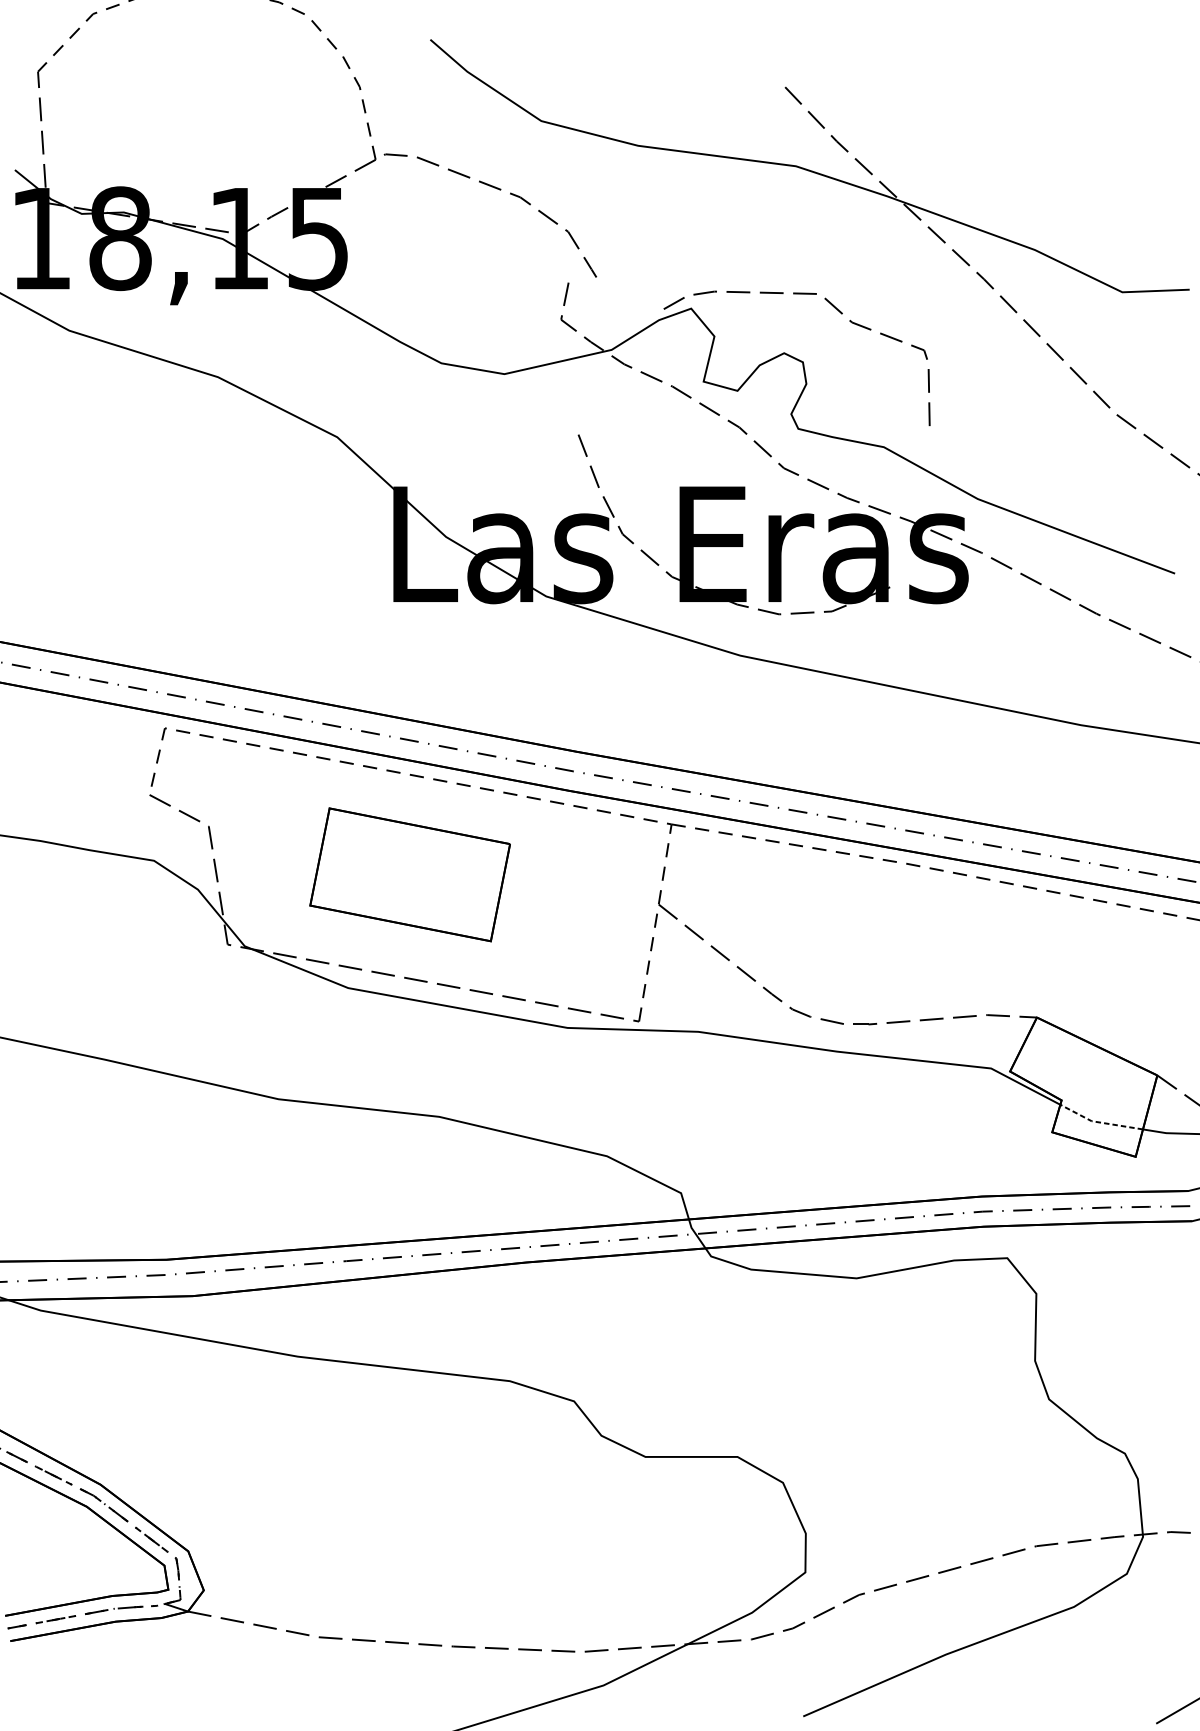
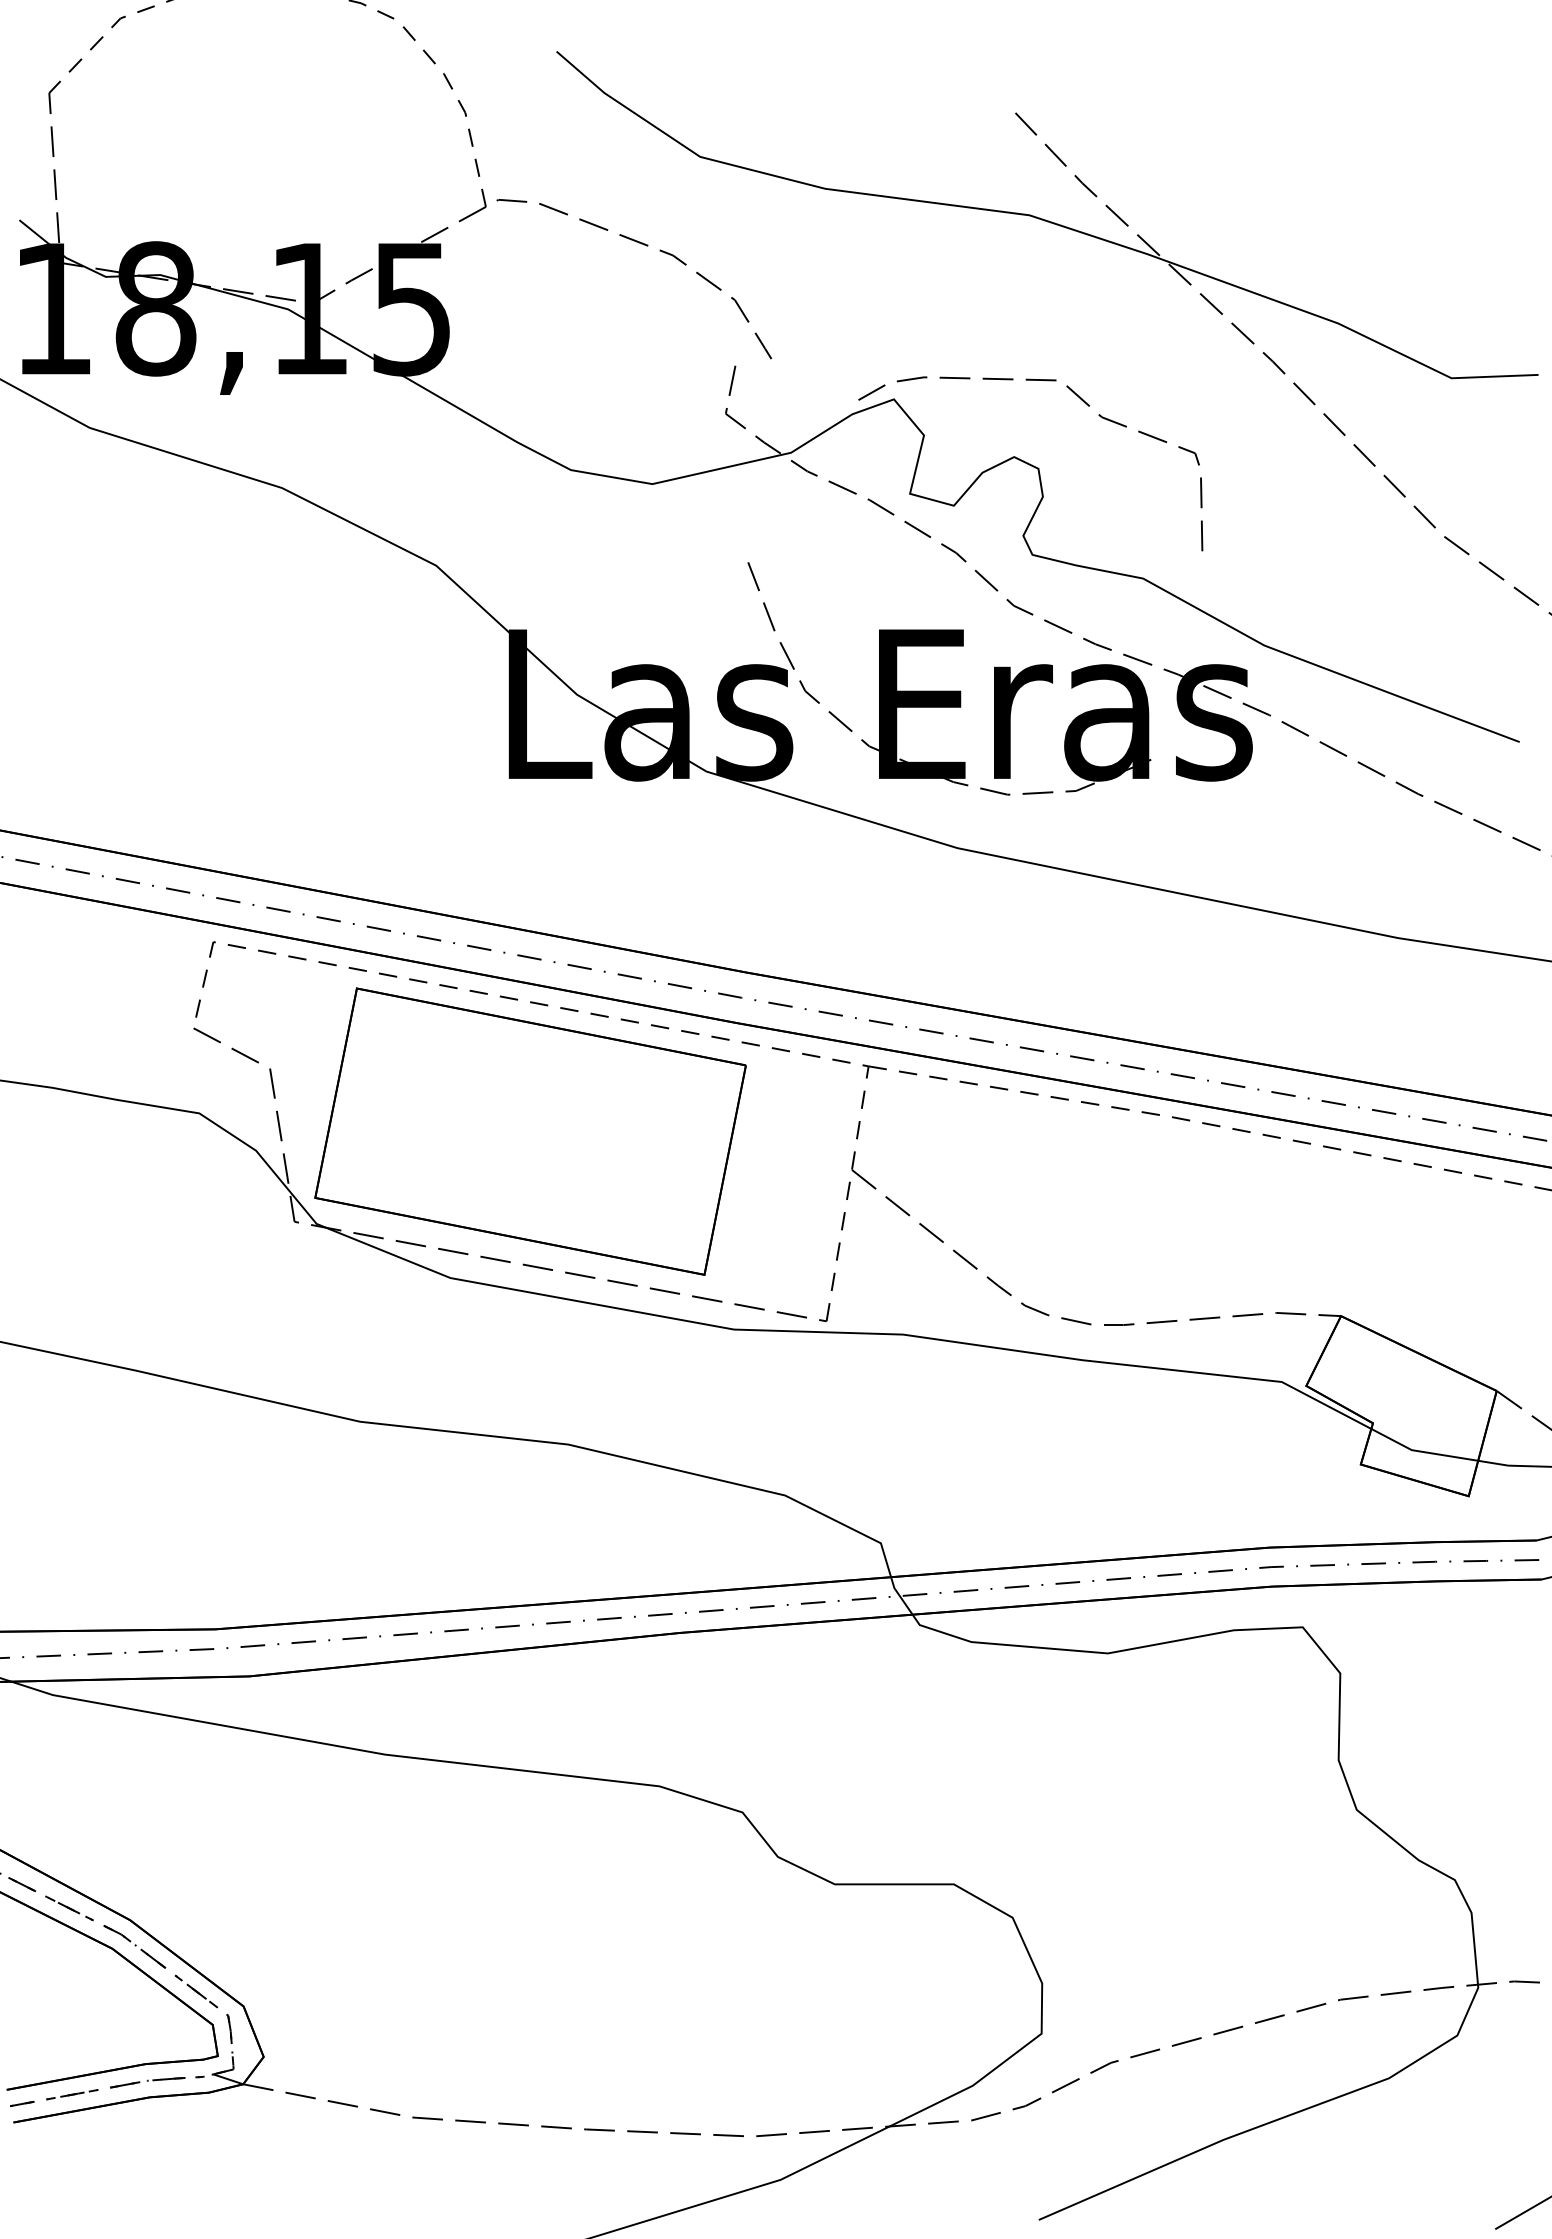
part: (410, 874) -> (530, 1131), size x1.67
line: (1099, 1122) -> (1421, 1451), dashed -> solid

